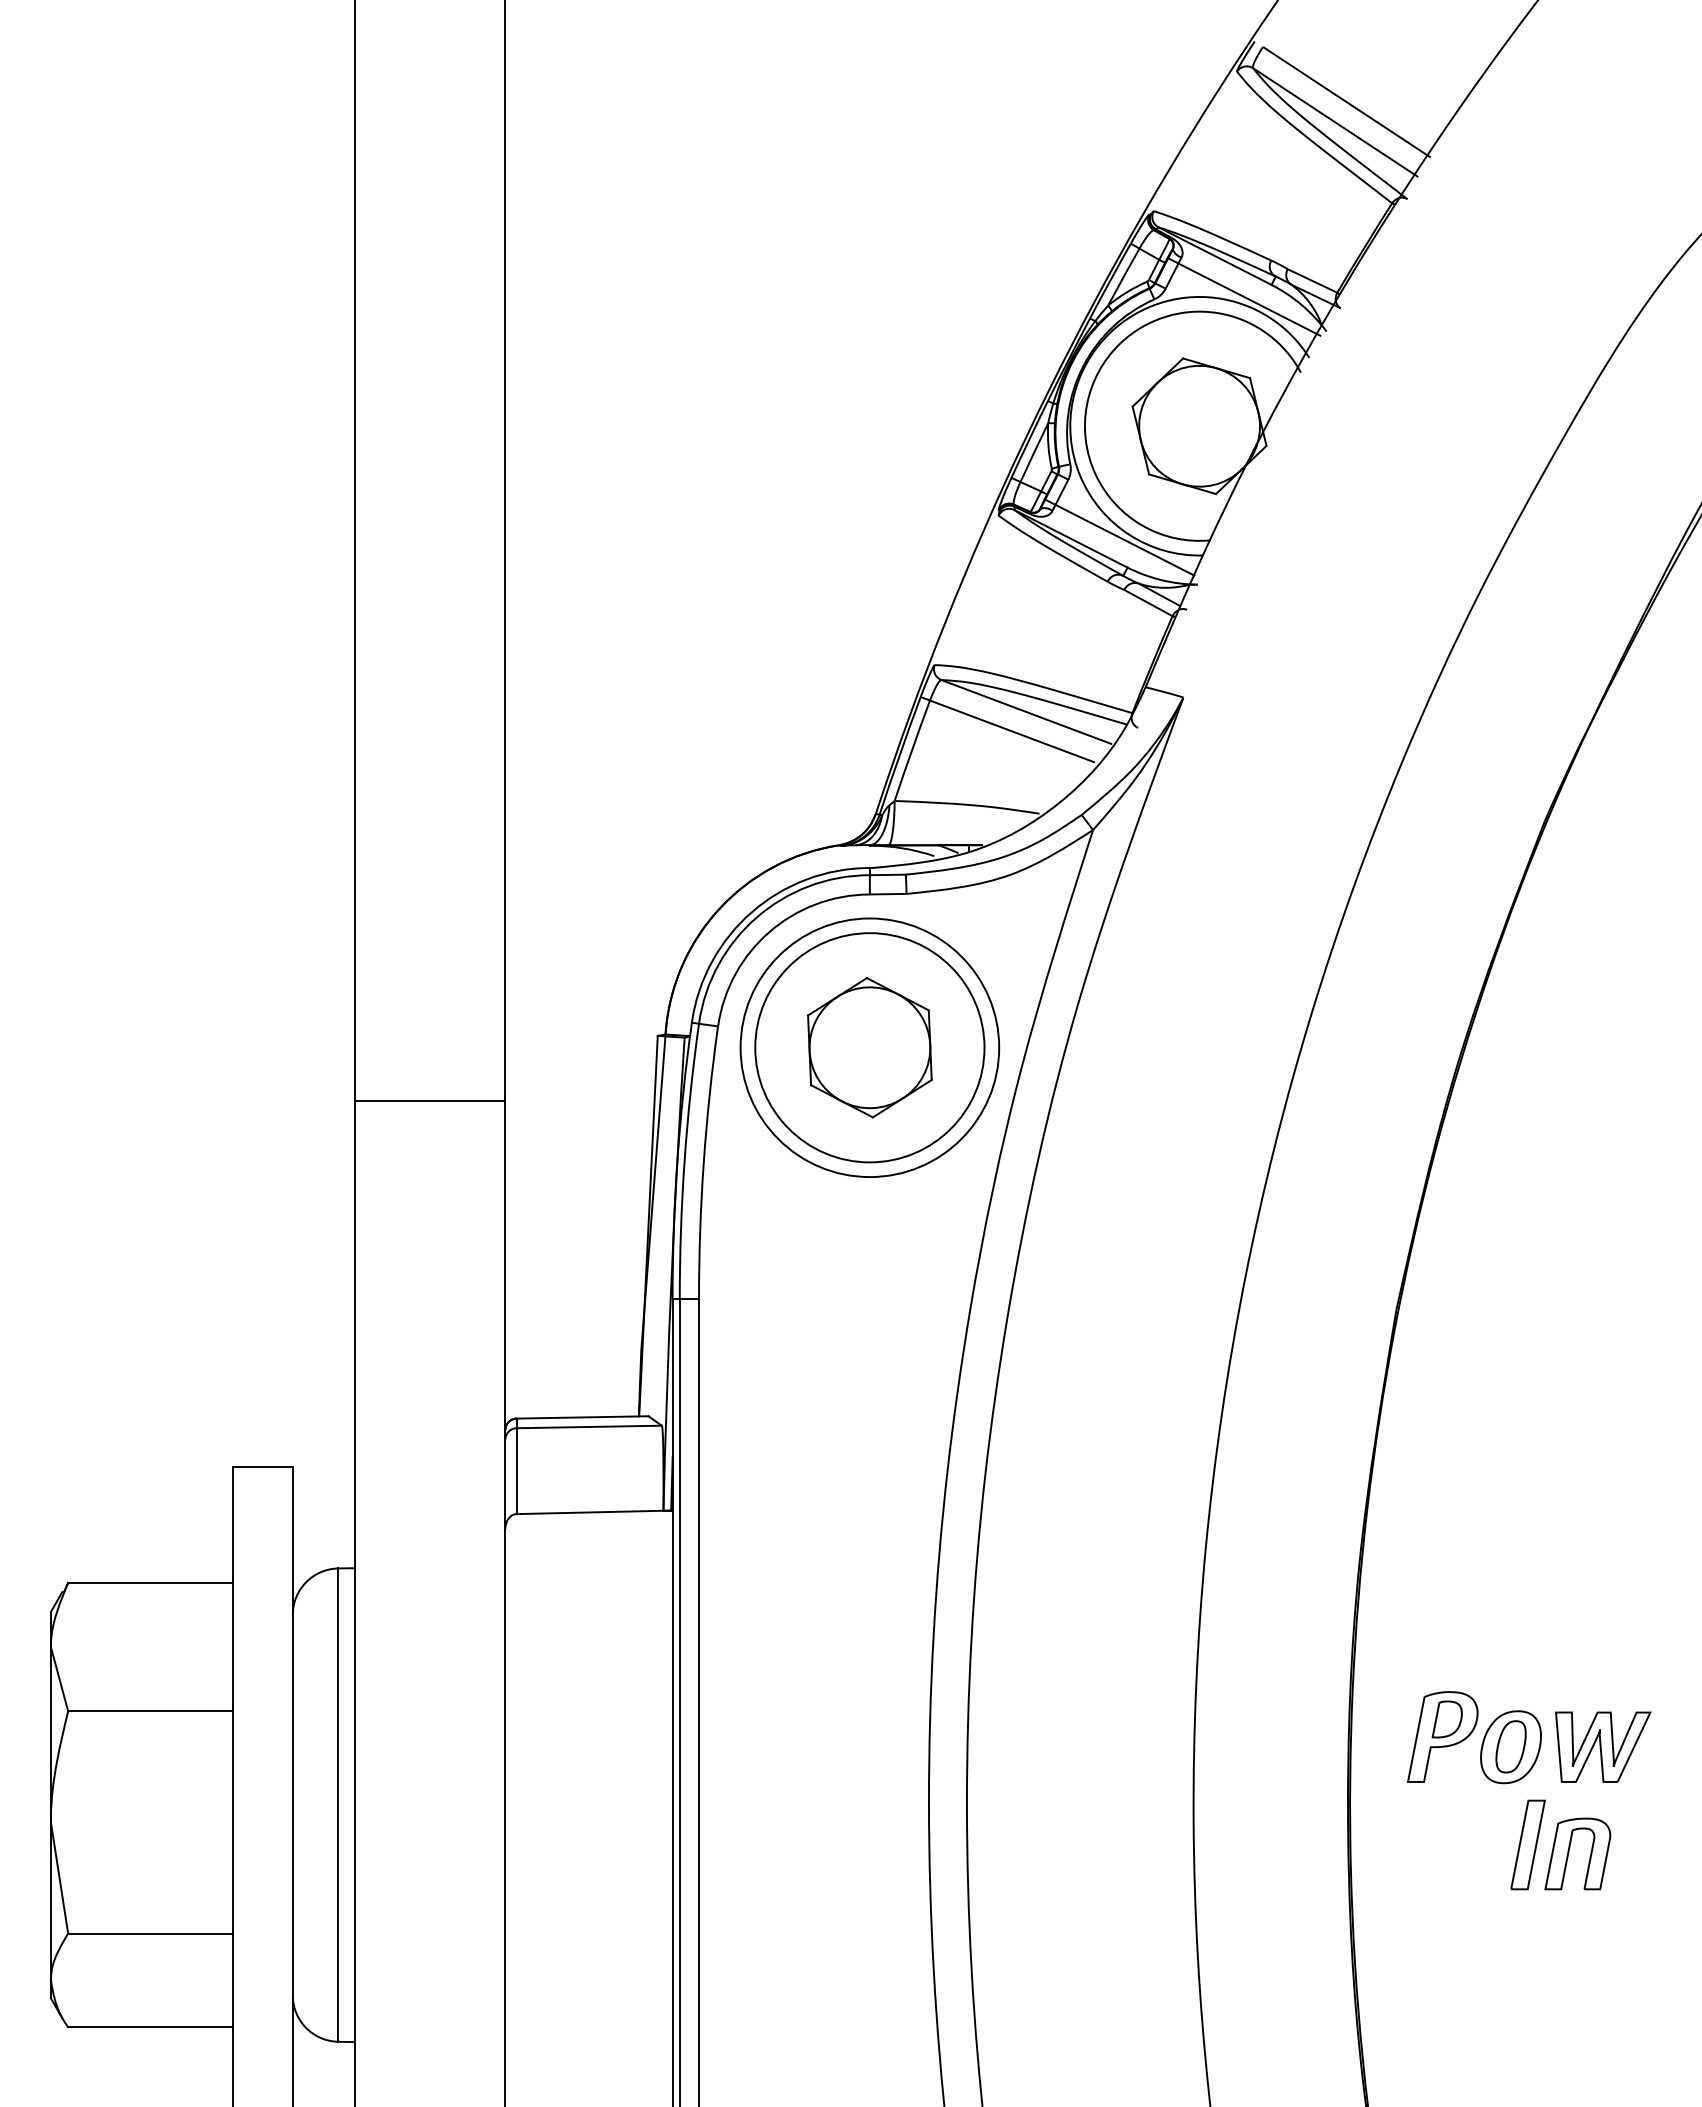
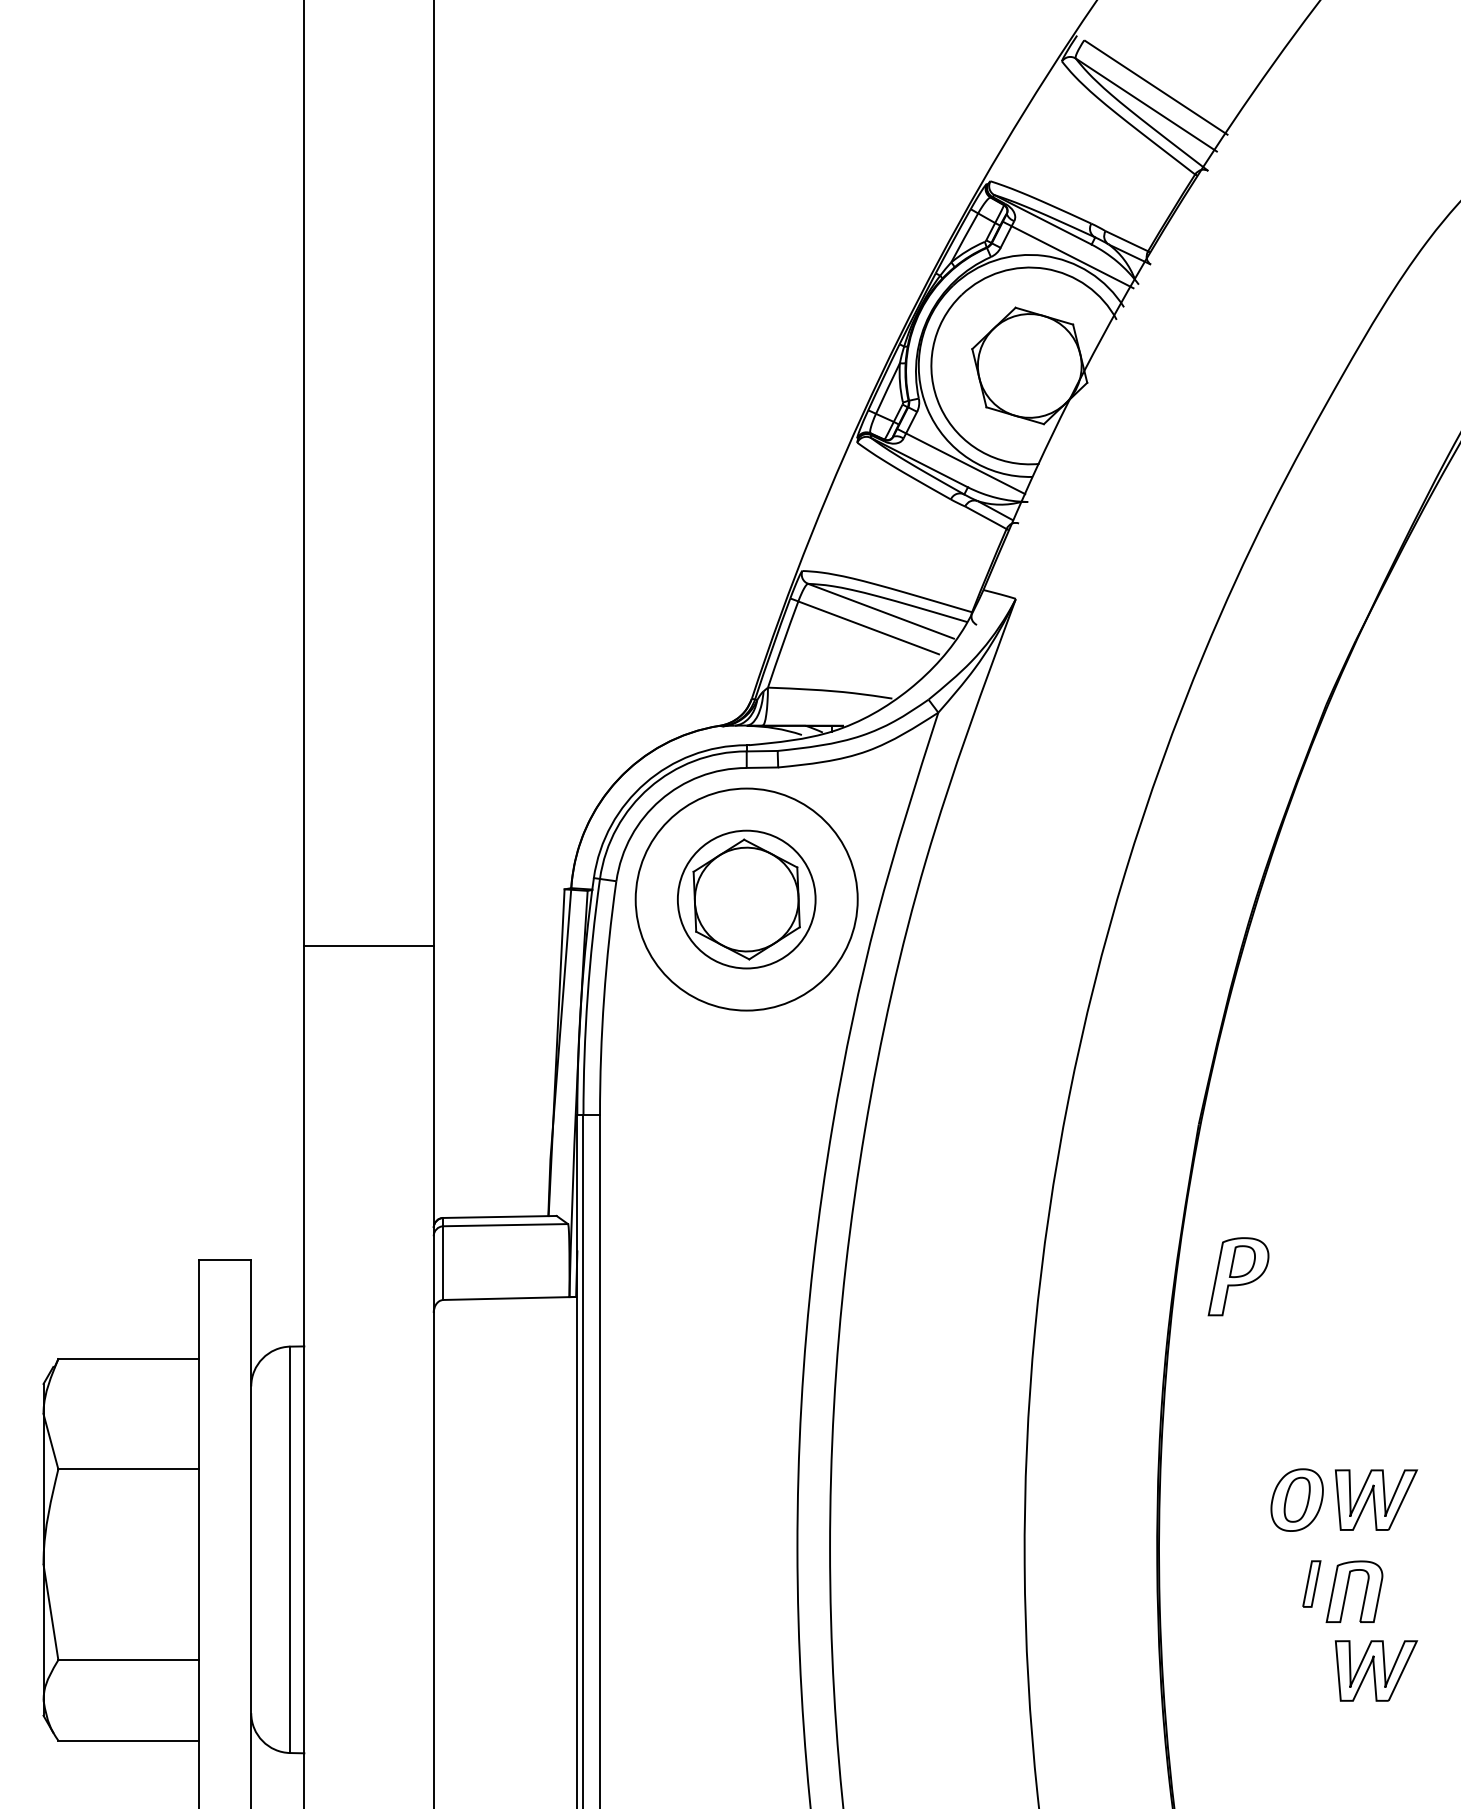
circle: (869, 1047) -> (746, 899), size x0.7
part: (1442, 1736) -> (1238, 1276), moved
part: (1527, 1844) -> (1311, 1583), size x0.6
part: (1603, 1945) -> (1376, 1670), added

